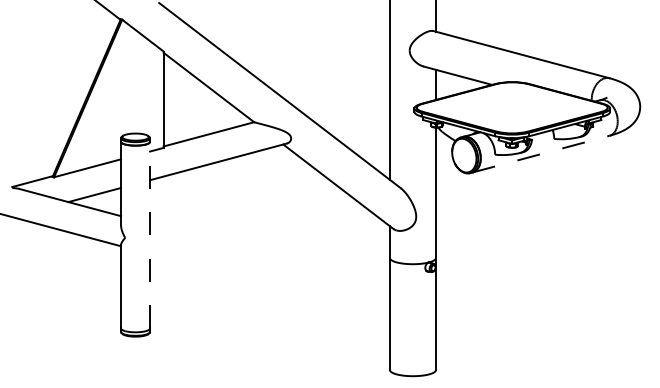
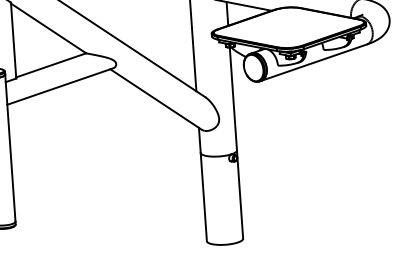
line: (541, 154) -> (314, 62), dashed -> solid
line: (150, 234) -> (10, 147), dashed -> solid

